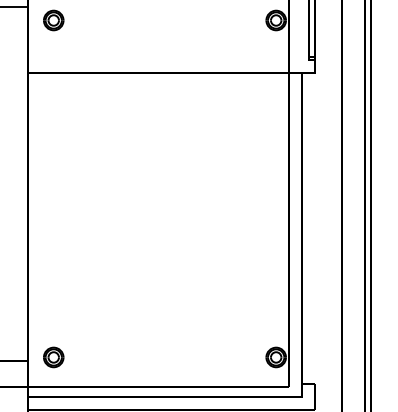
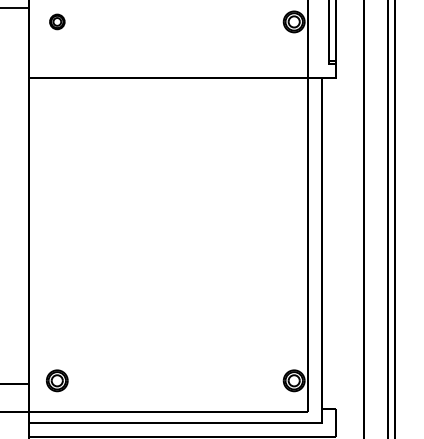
part: (53, 20) -> (57, 21), size x0.7

